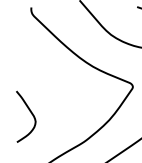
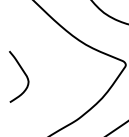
curve: (31, 114) -> (24, 74), moved

